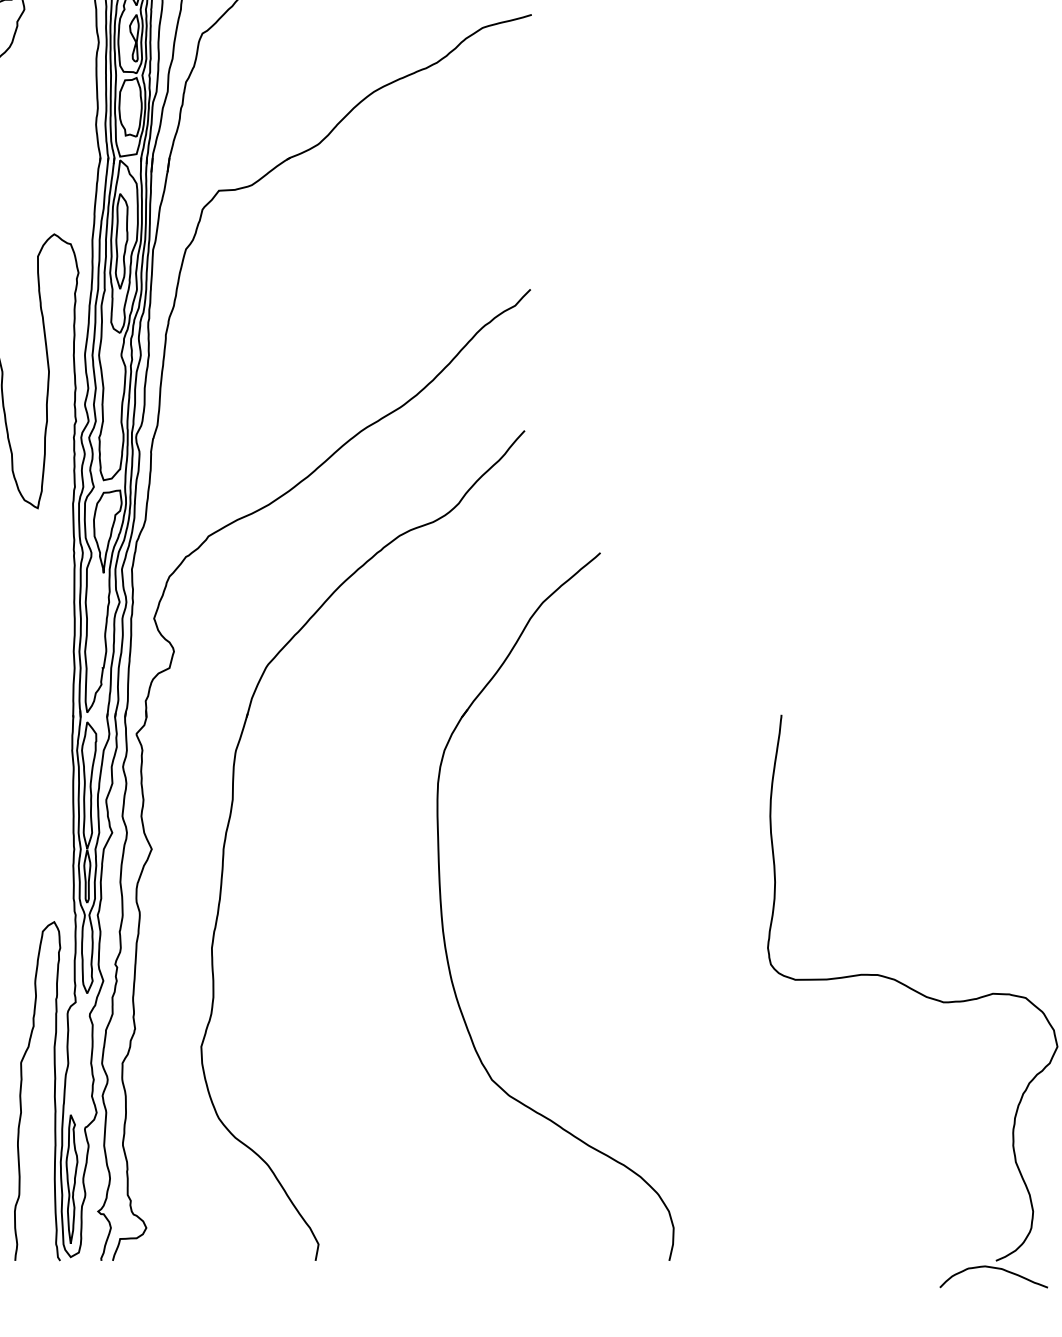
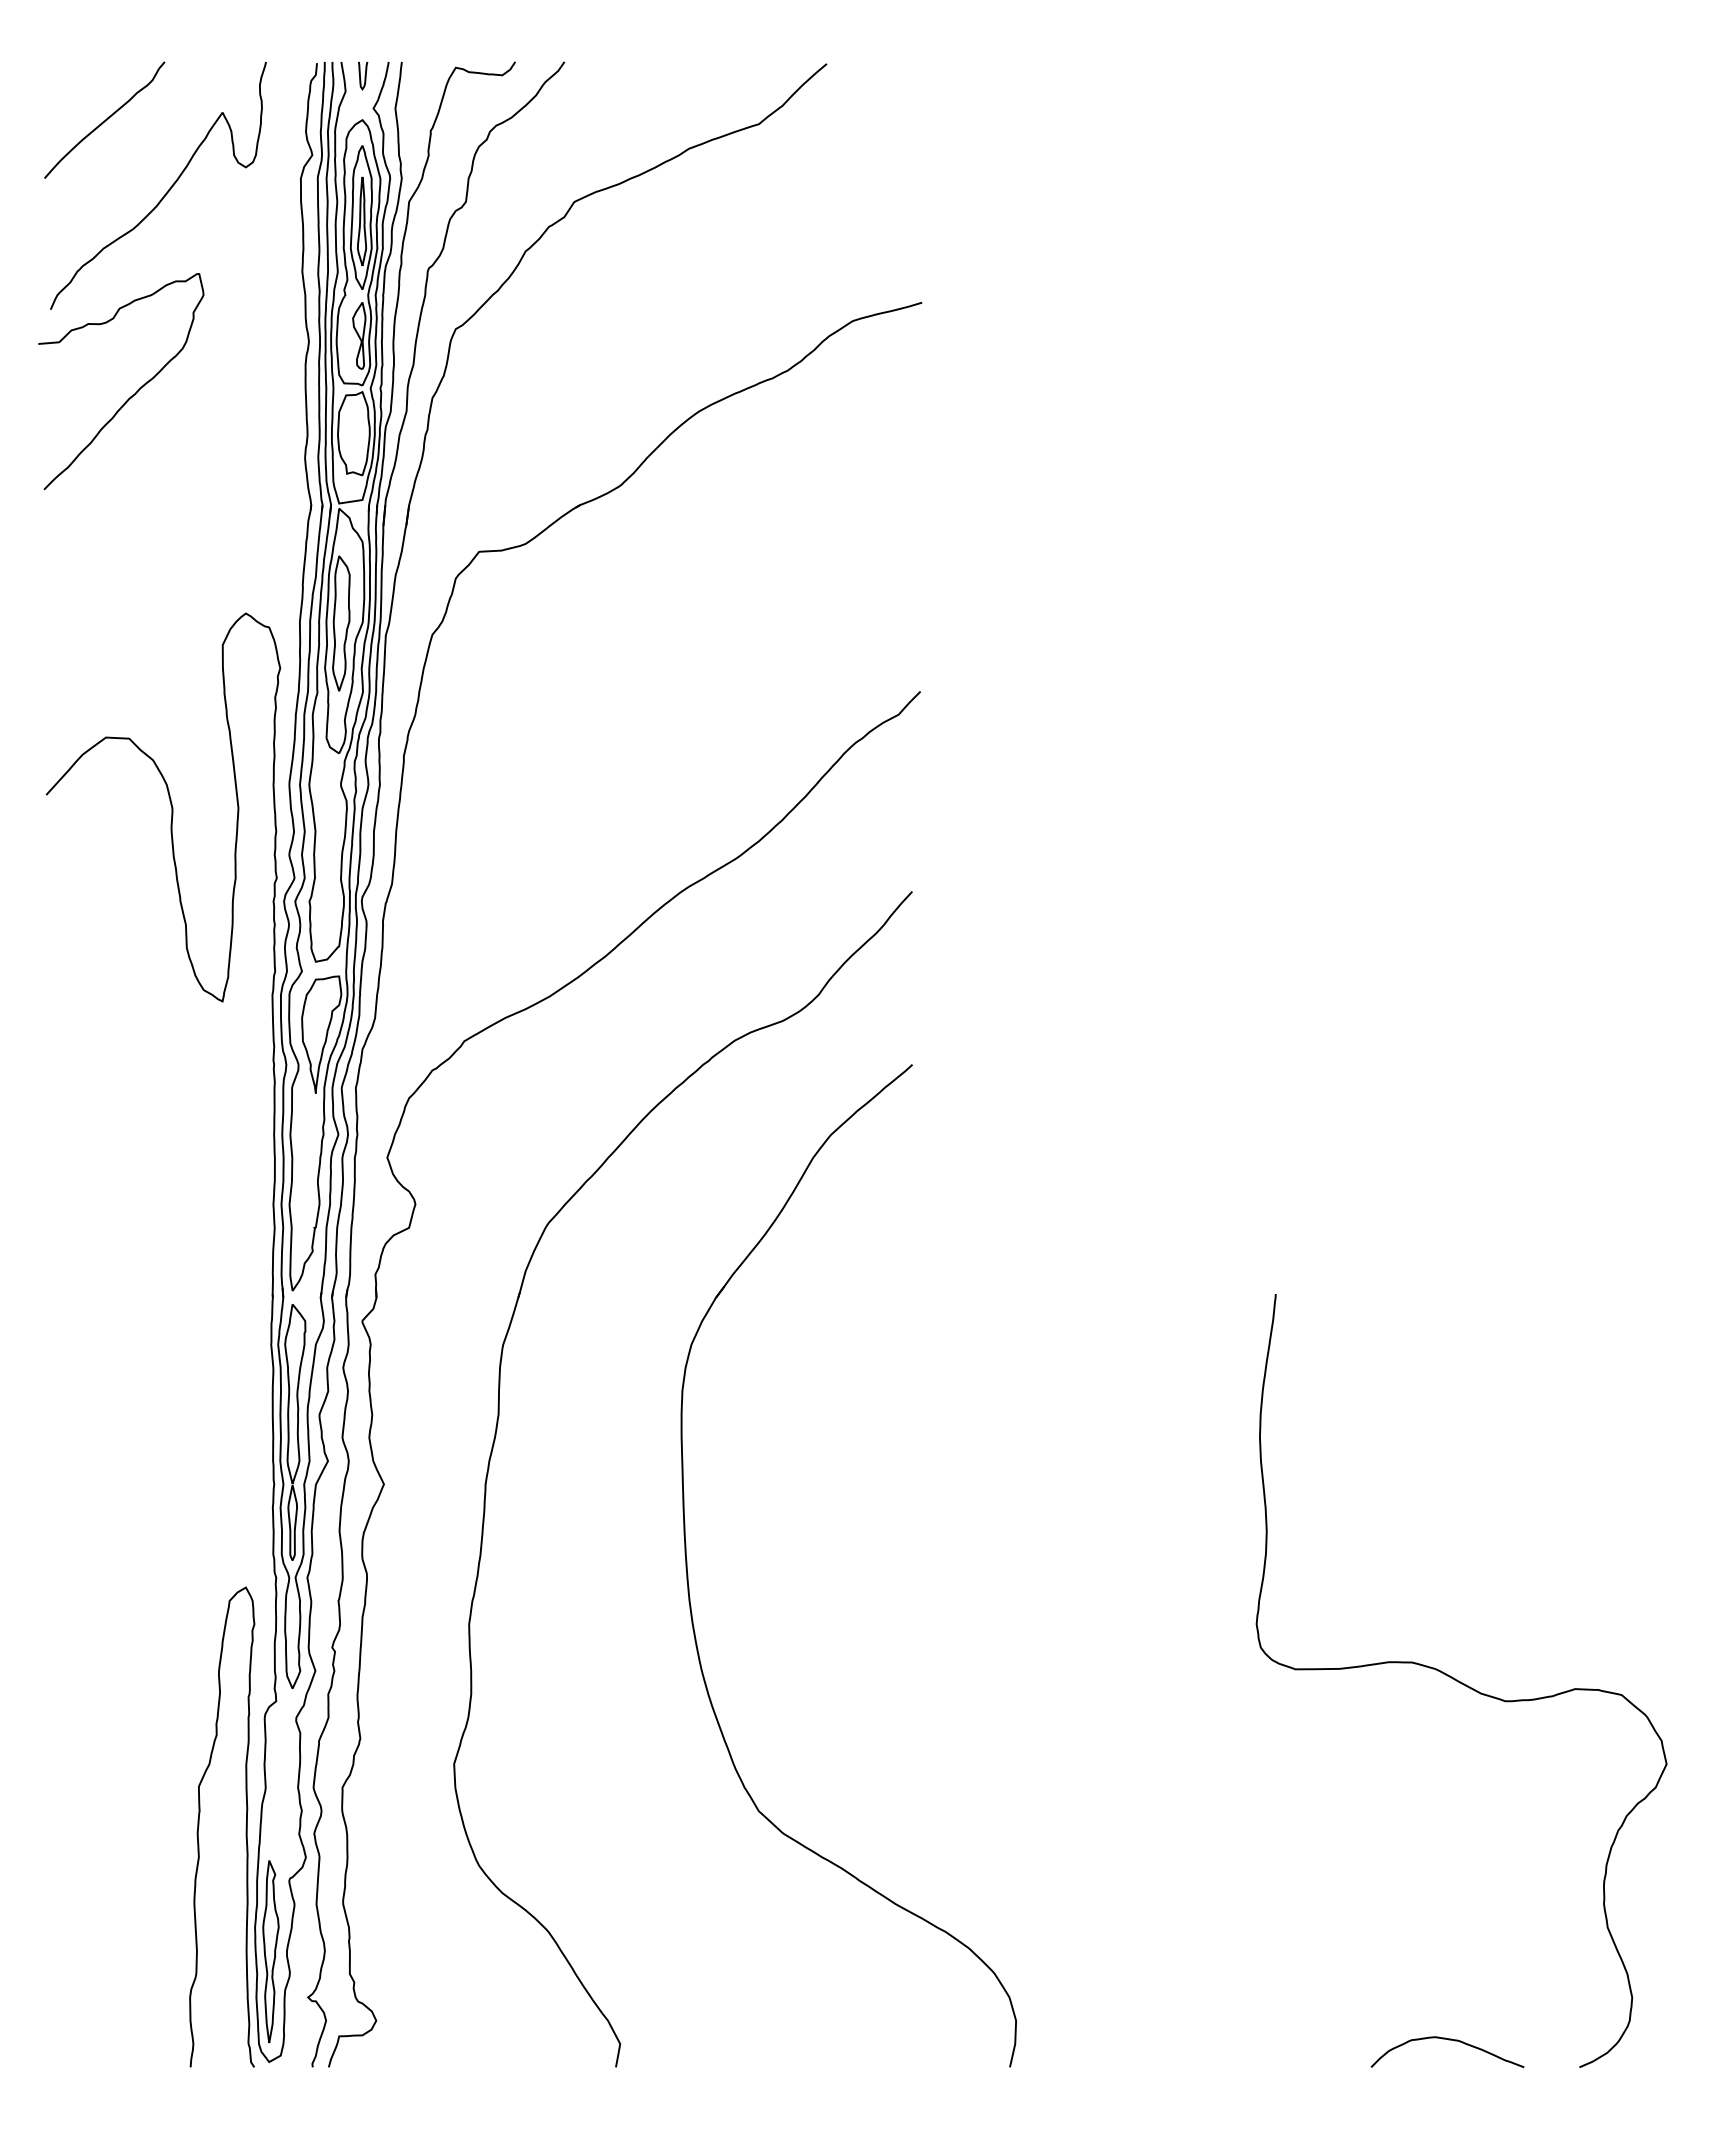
part: (442, 912) -> (688, 1574), moved
curve: (994, 1268) -> (1448, 2040), moved

